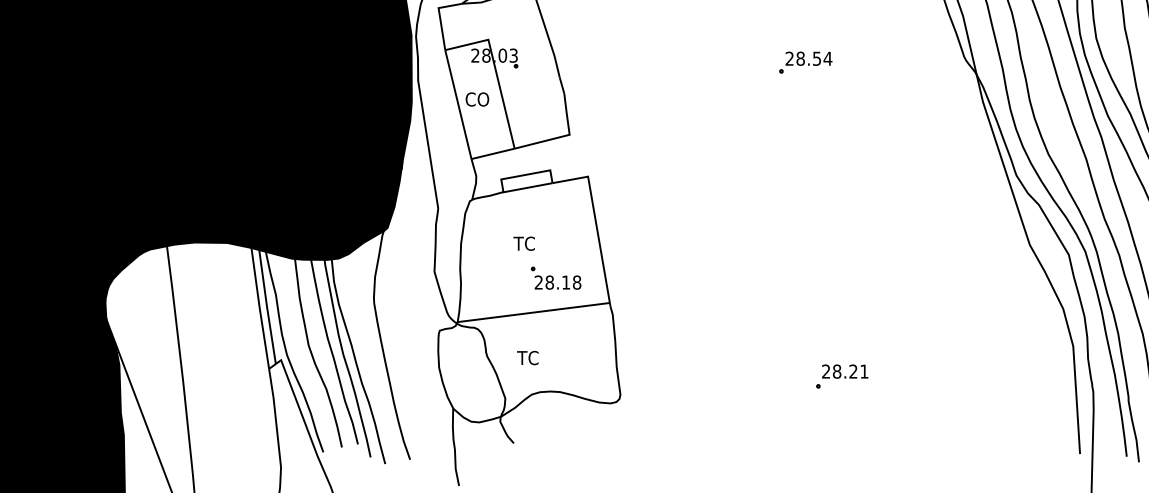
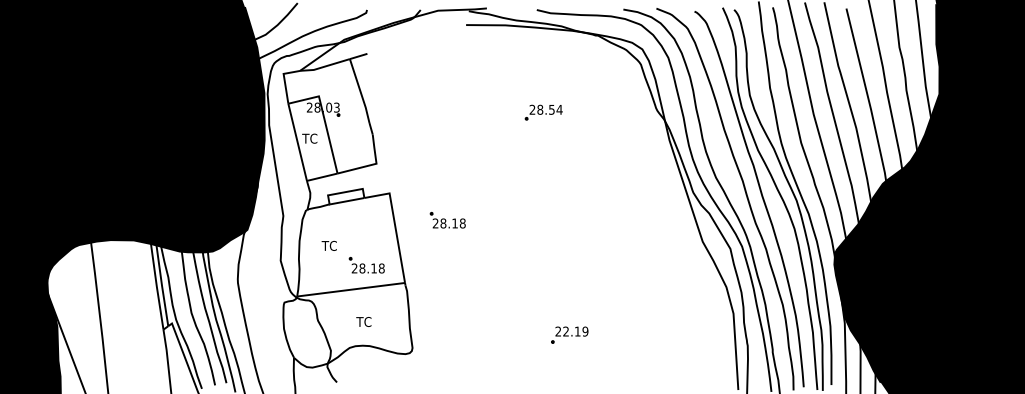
text: (476, 99) -> (310, 138), CO -> TC
part: (669, 214) -> (447, 220), added
text: (523, 243) -> (328, 245), moved
text: (527, 357) -> (363, 321), moved
text: (850, 371) -> (575, 331), 28.21 -> 22.19

